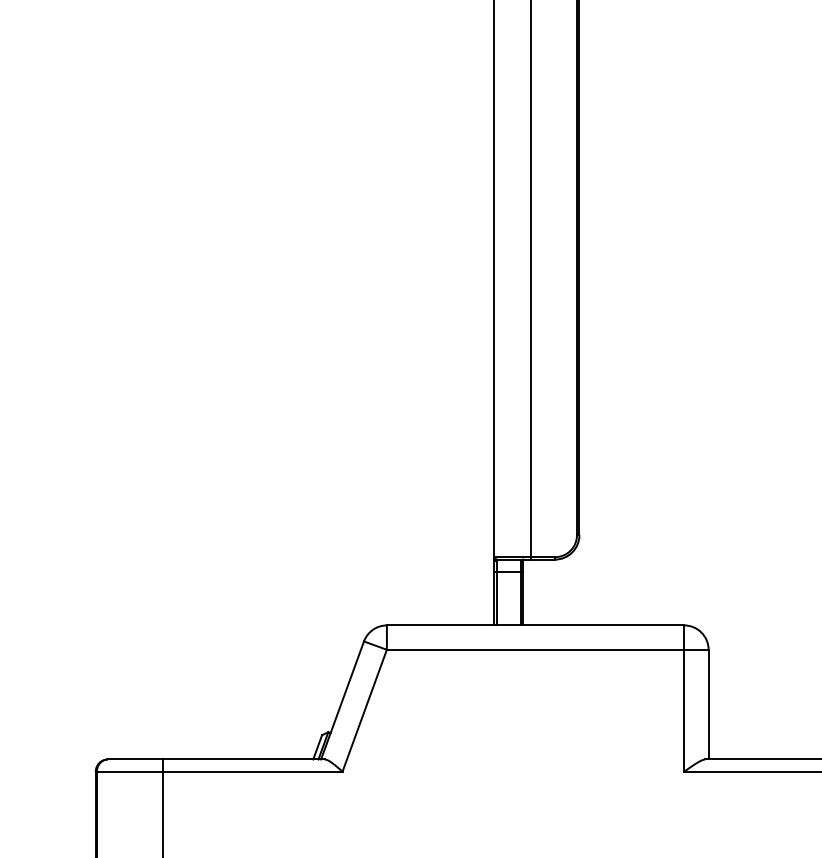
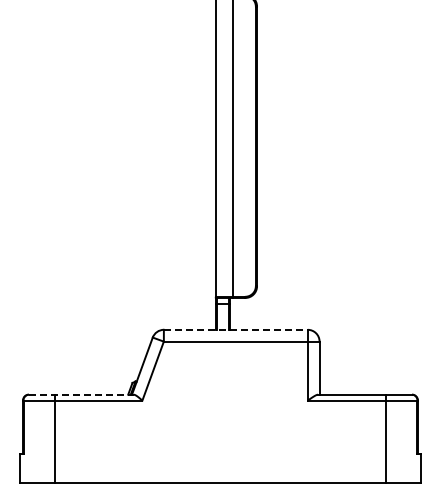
line: (534, 624) -> (235, 329), solid -> dashed
line: (216, 759) -> (81, 394), solid -> dashed

